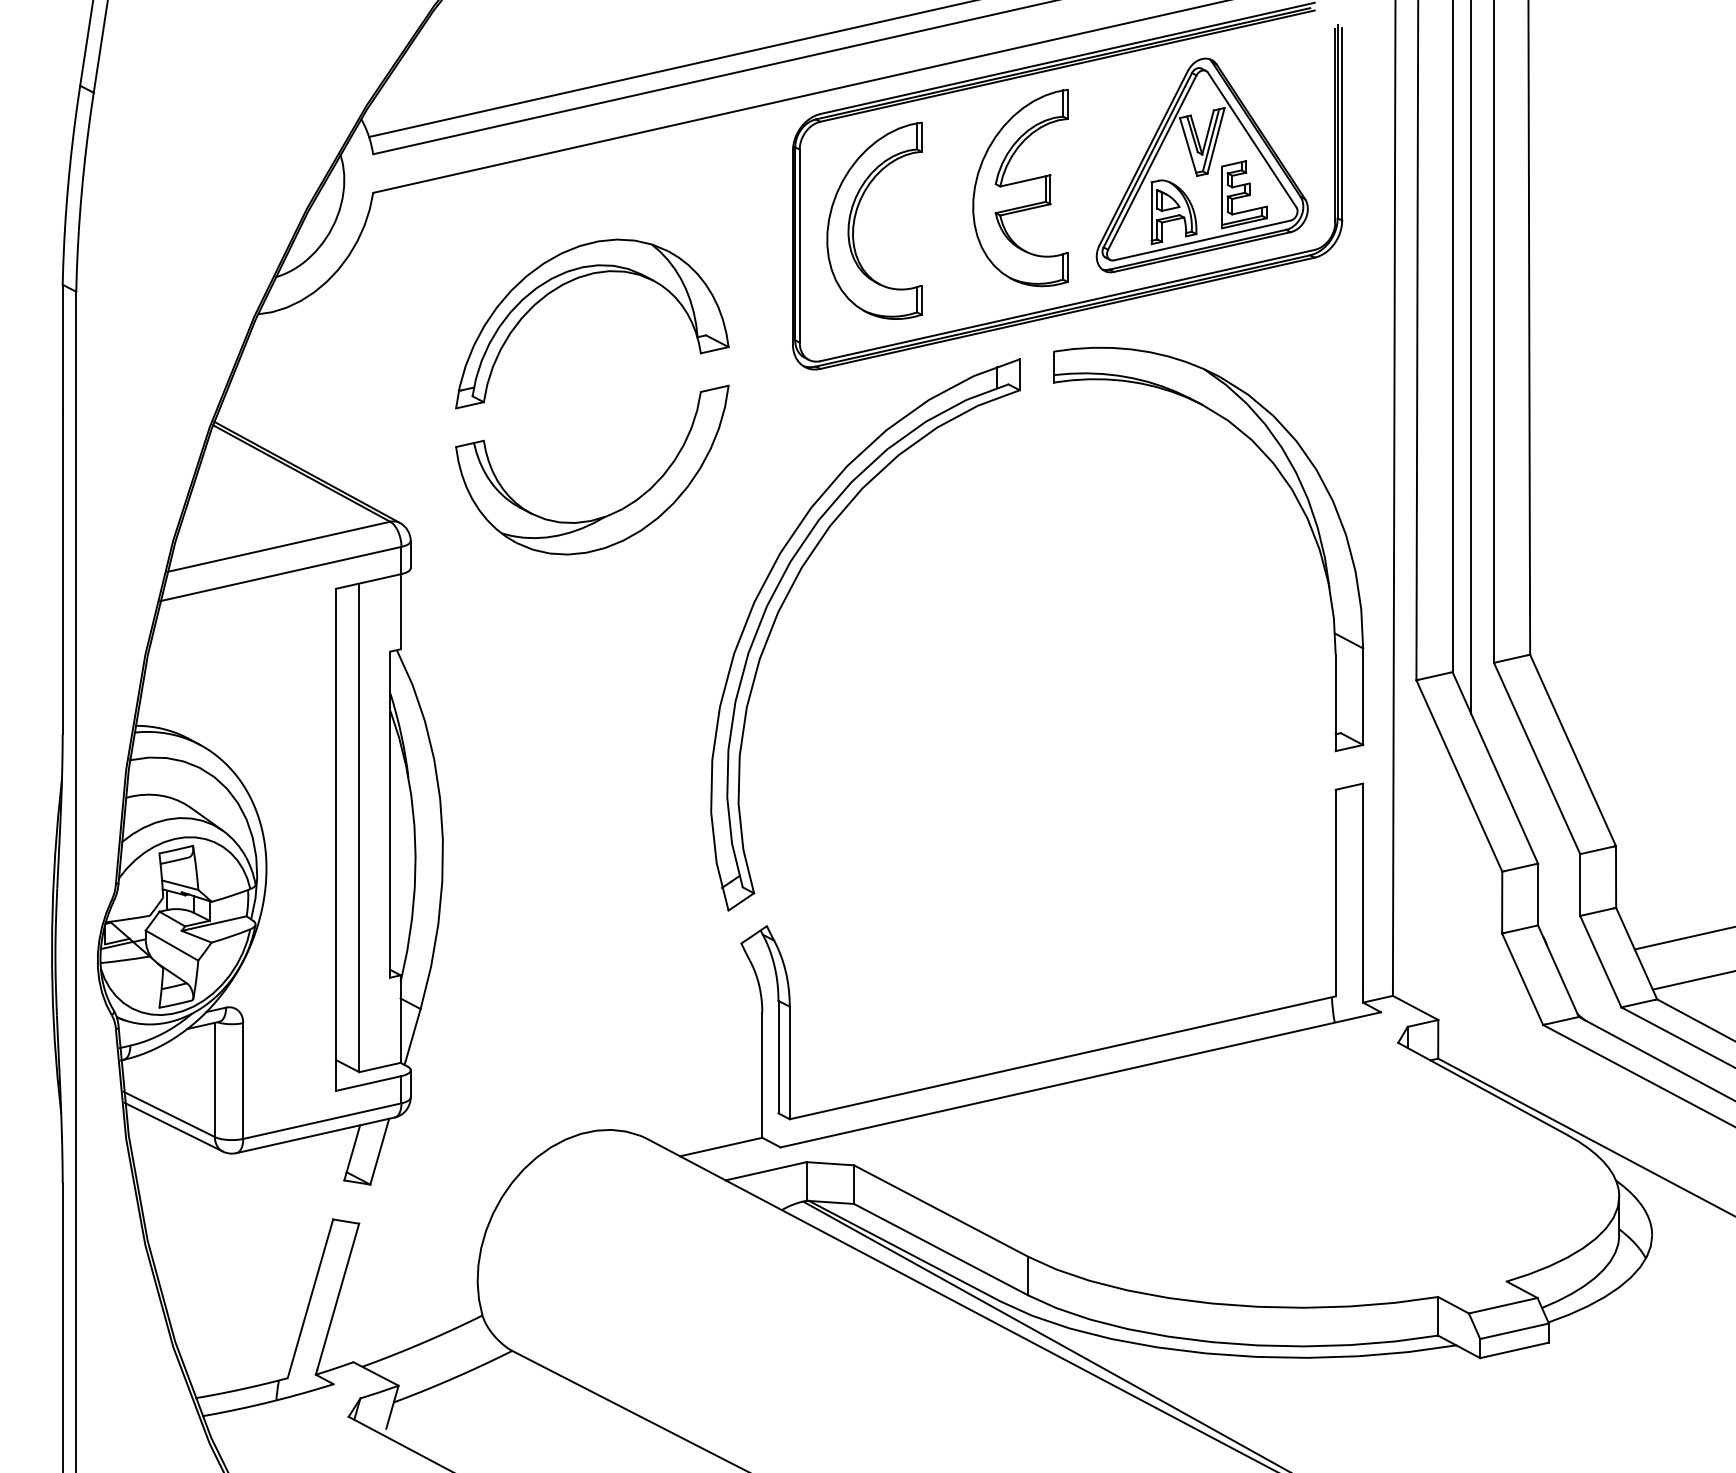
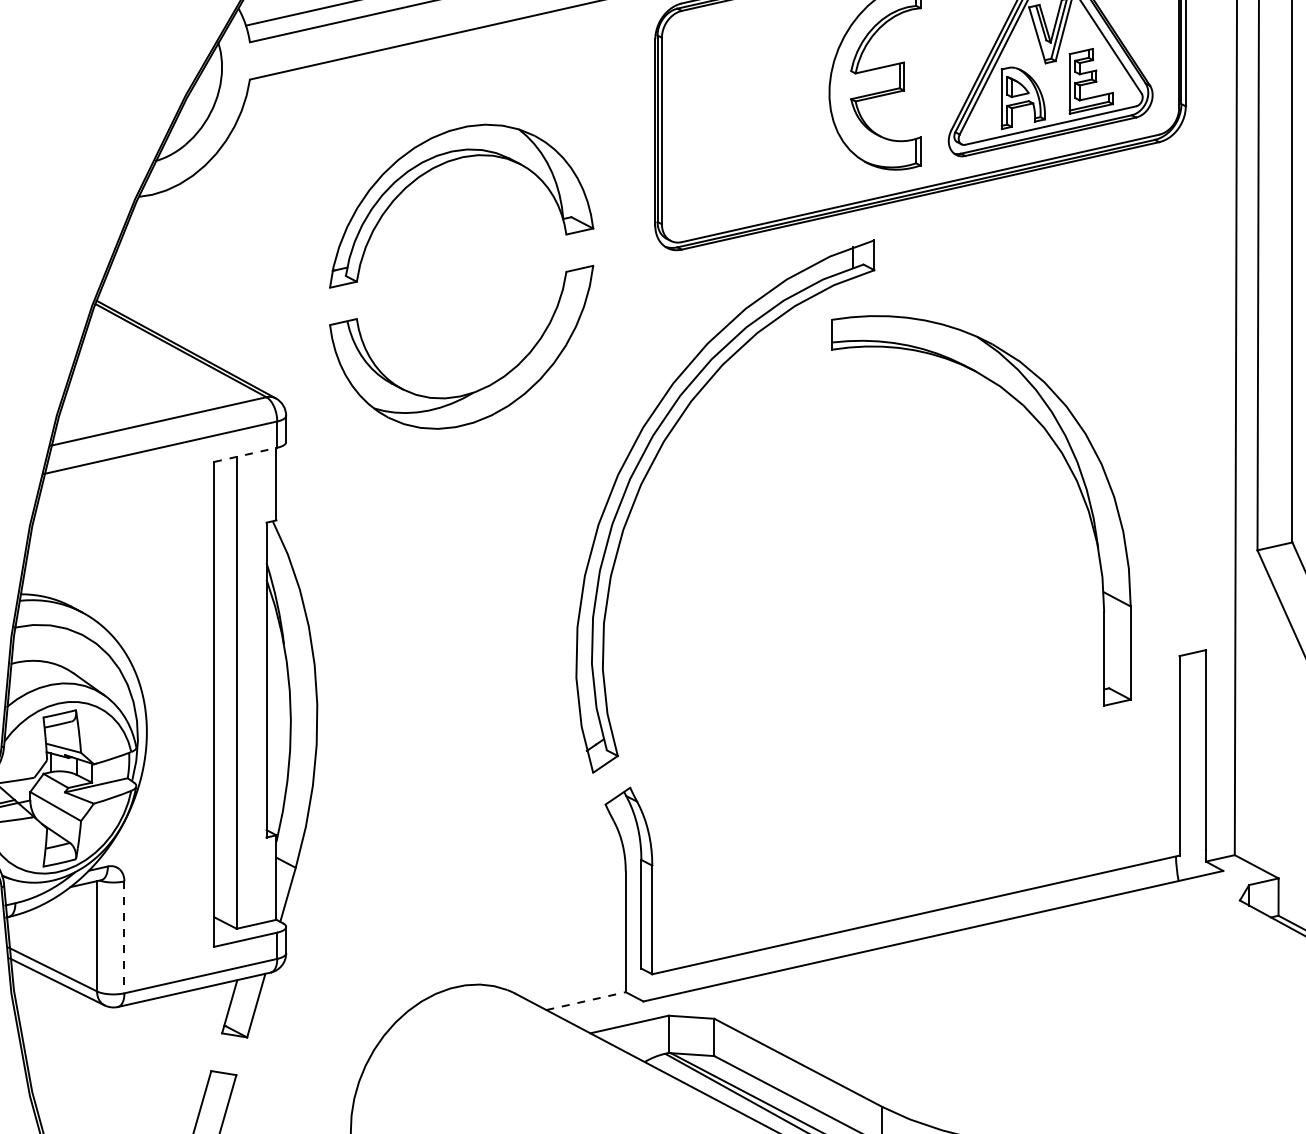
part: (856, 215) -> (716, 101), removed
part: (1297, 502) -> (1067, 465), moved
line: (368, 581) -> (245, 454), solid -> dashed
line: (243, 1081) -> (124, 937), solid -> dashed
line: (721, 1146) -> (586, 1000), solid -> dashed

